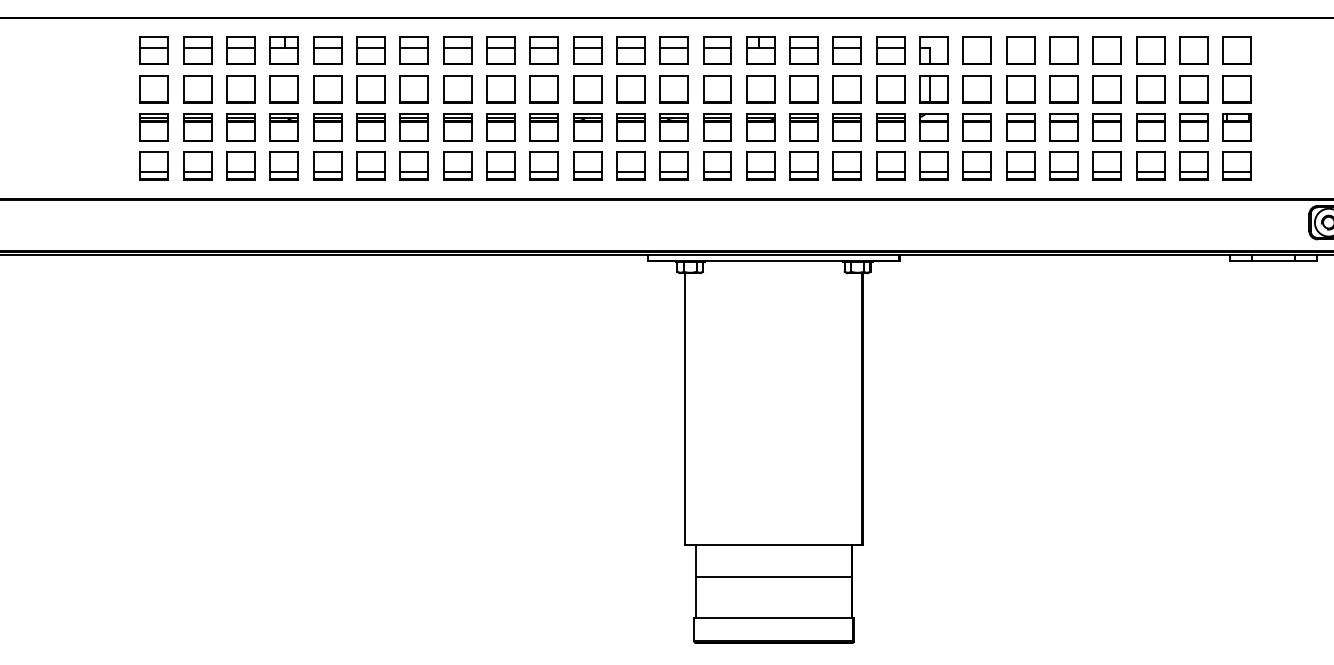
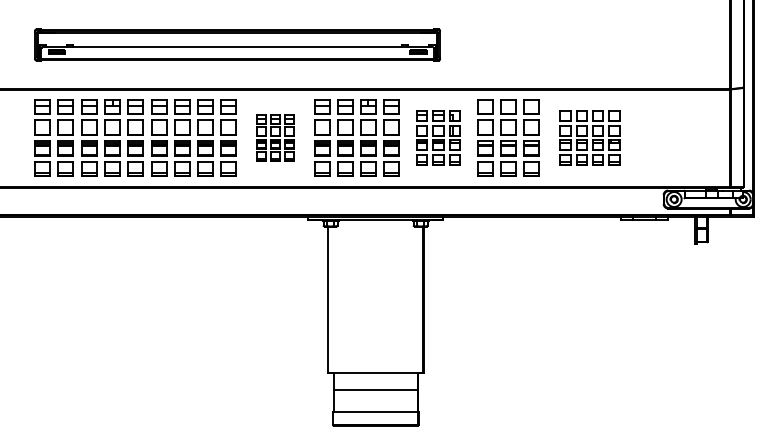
part: (587, 107) -> (275, 137), size x0.6
part: (890, 107) -> (438, 137), size x0.7
part: (1171, 107) -> (589, 137), size x0.7

